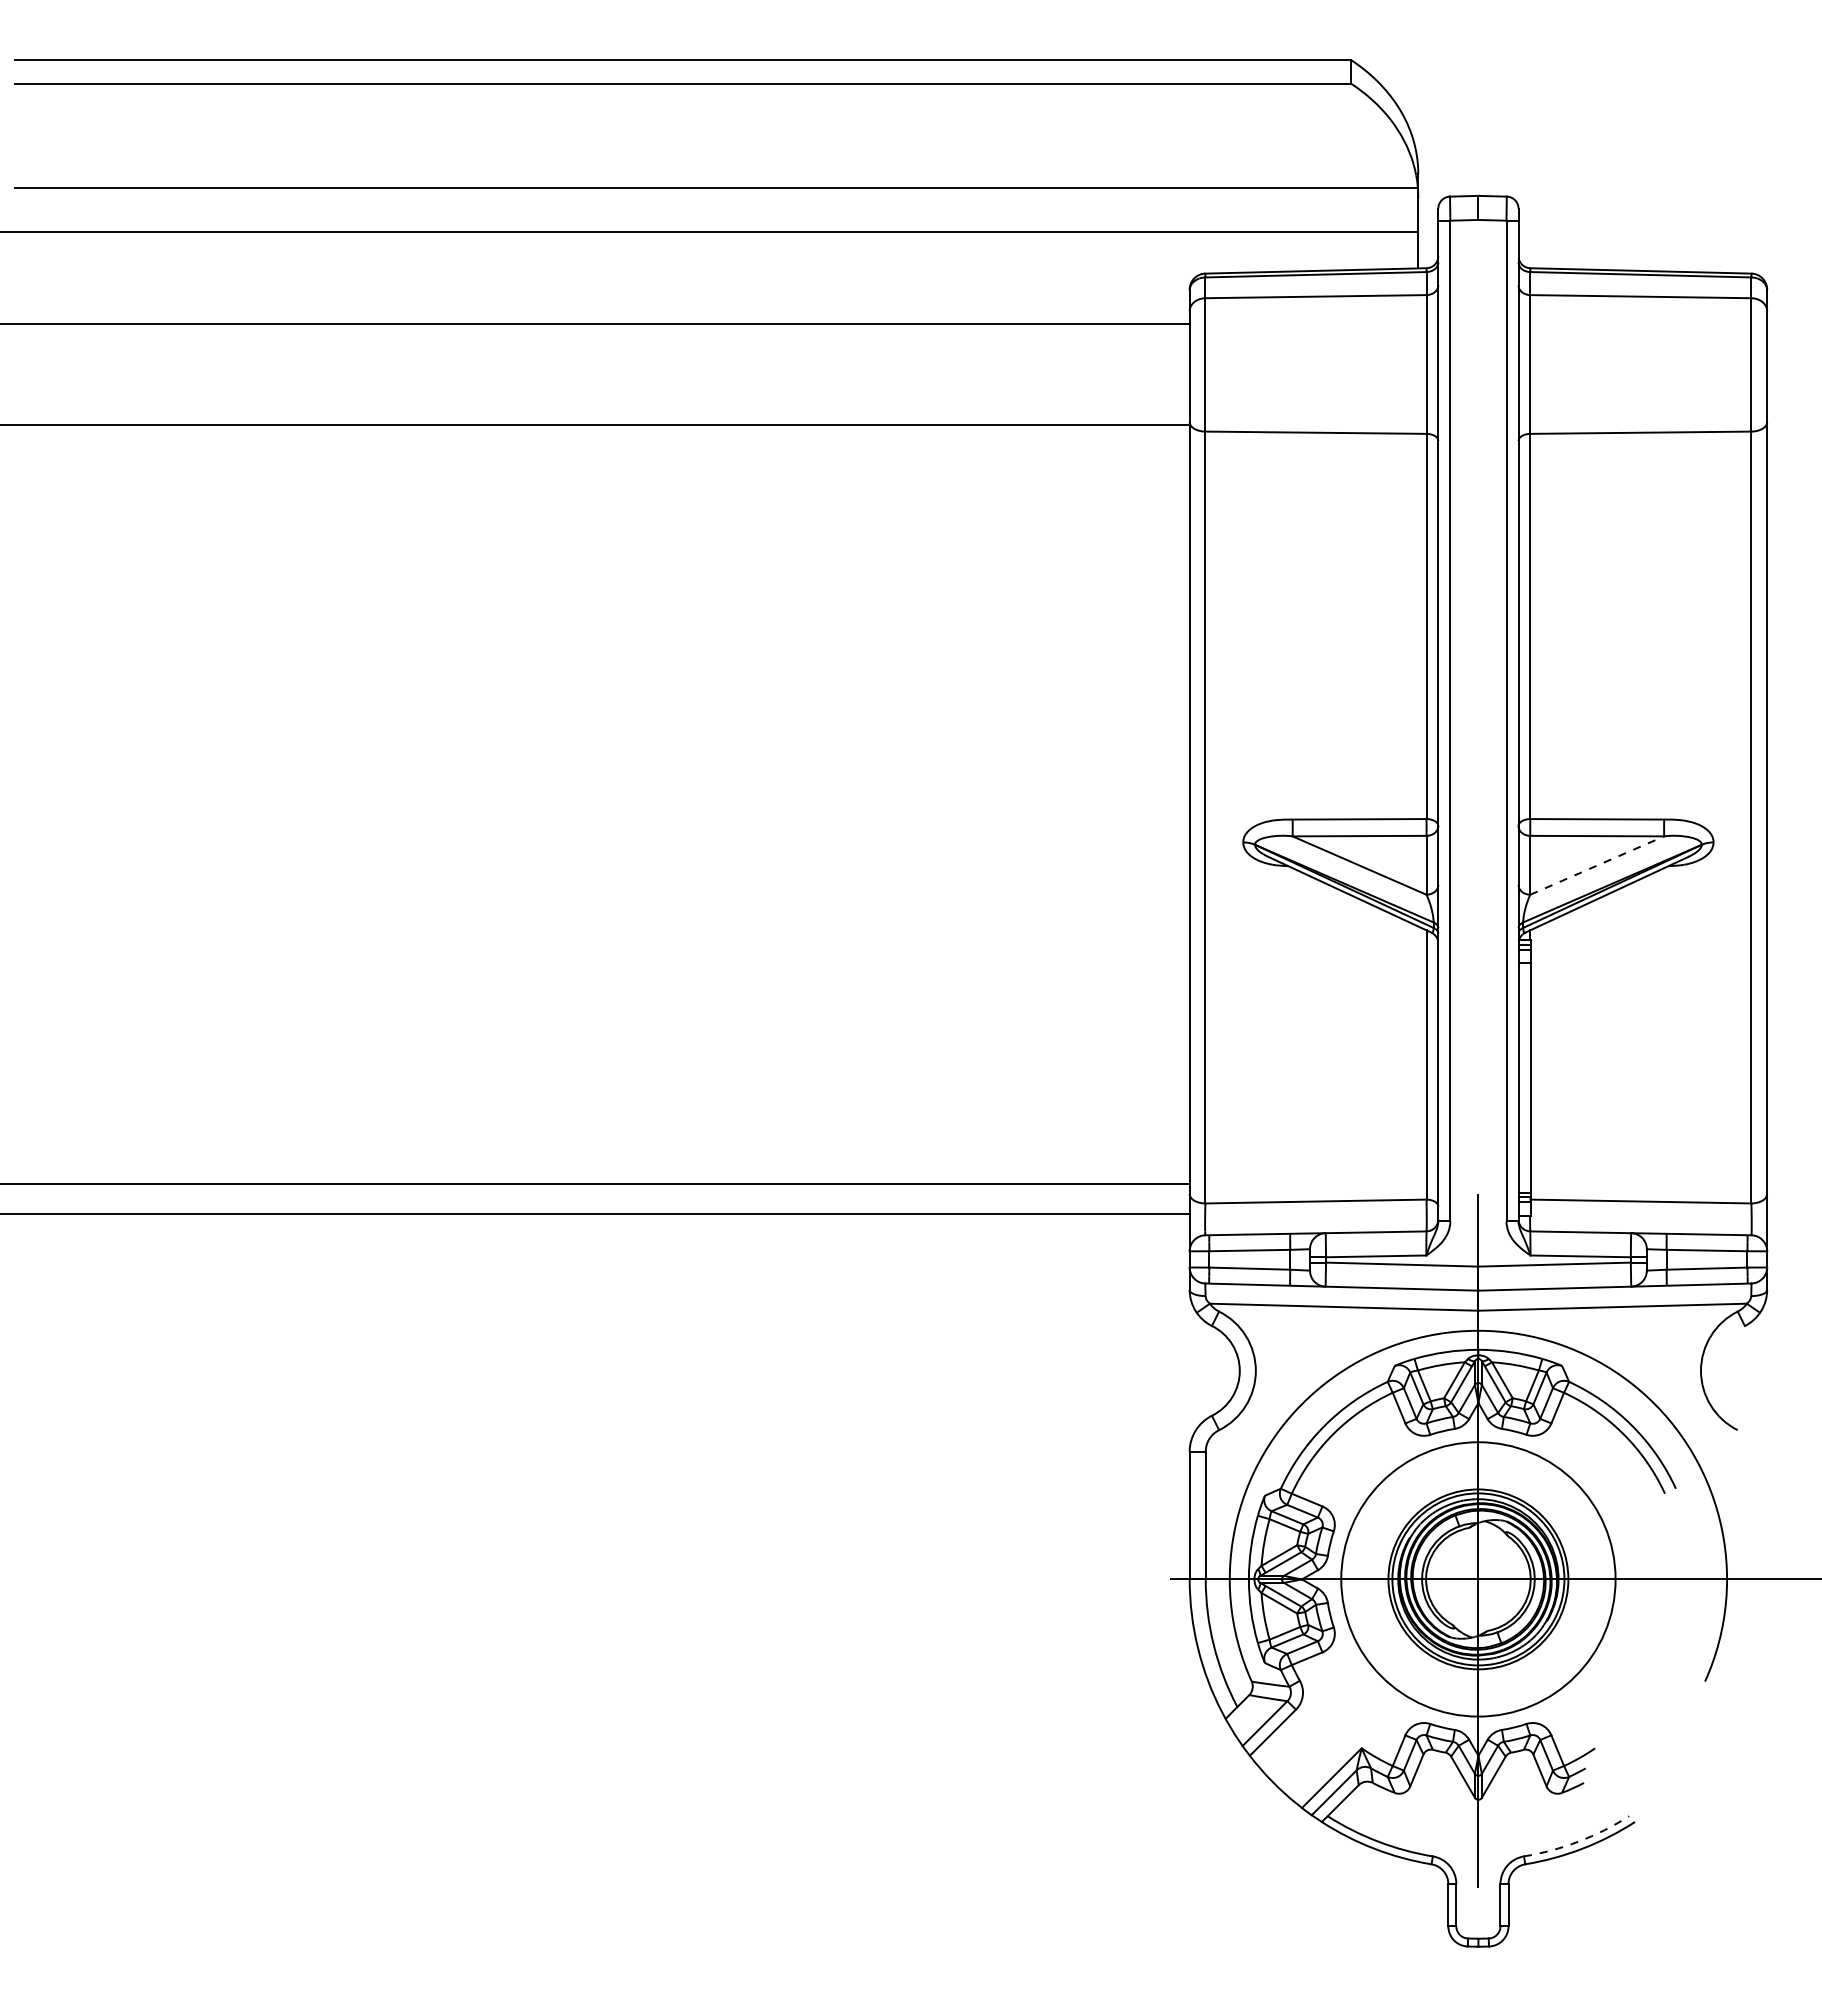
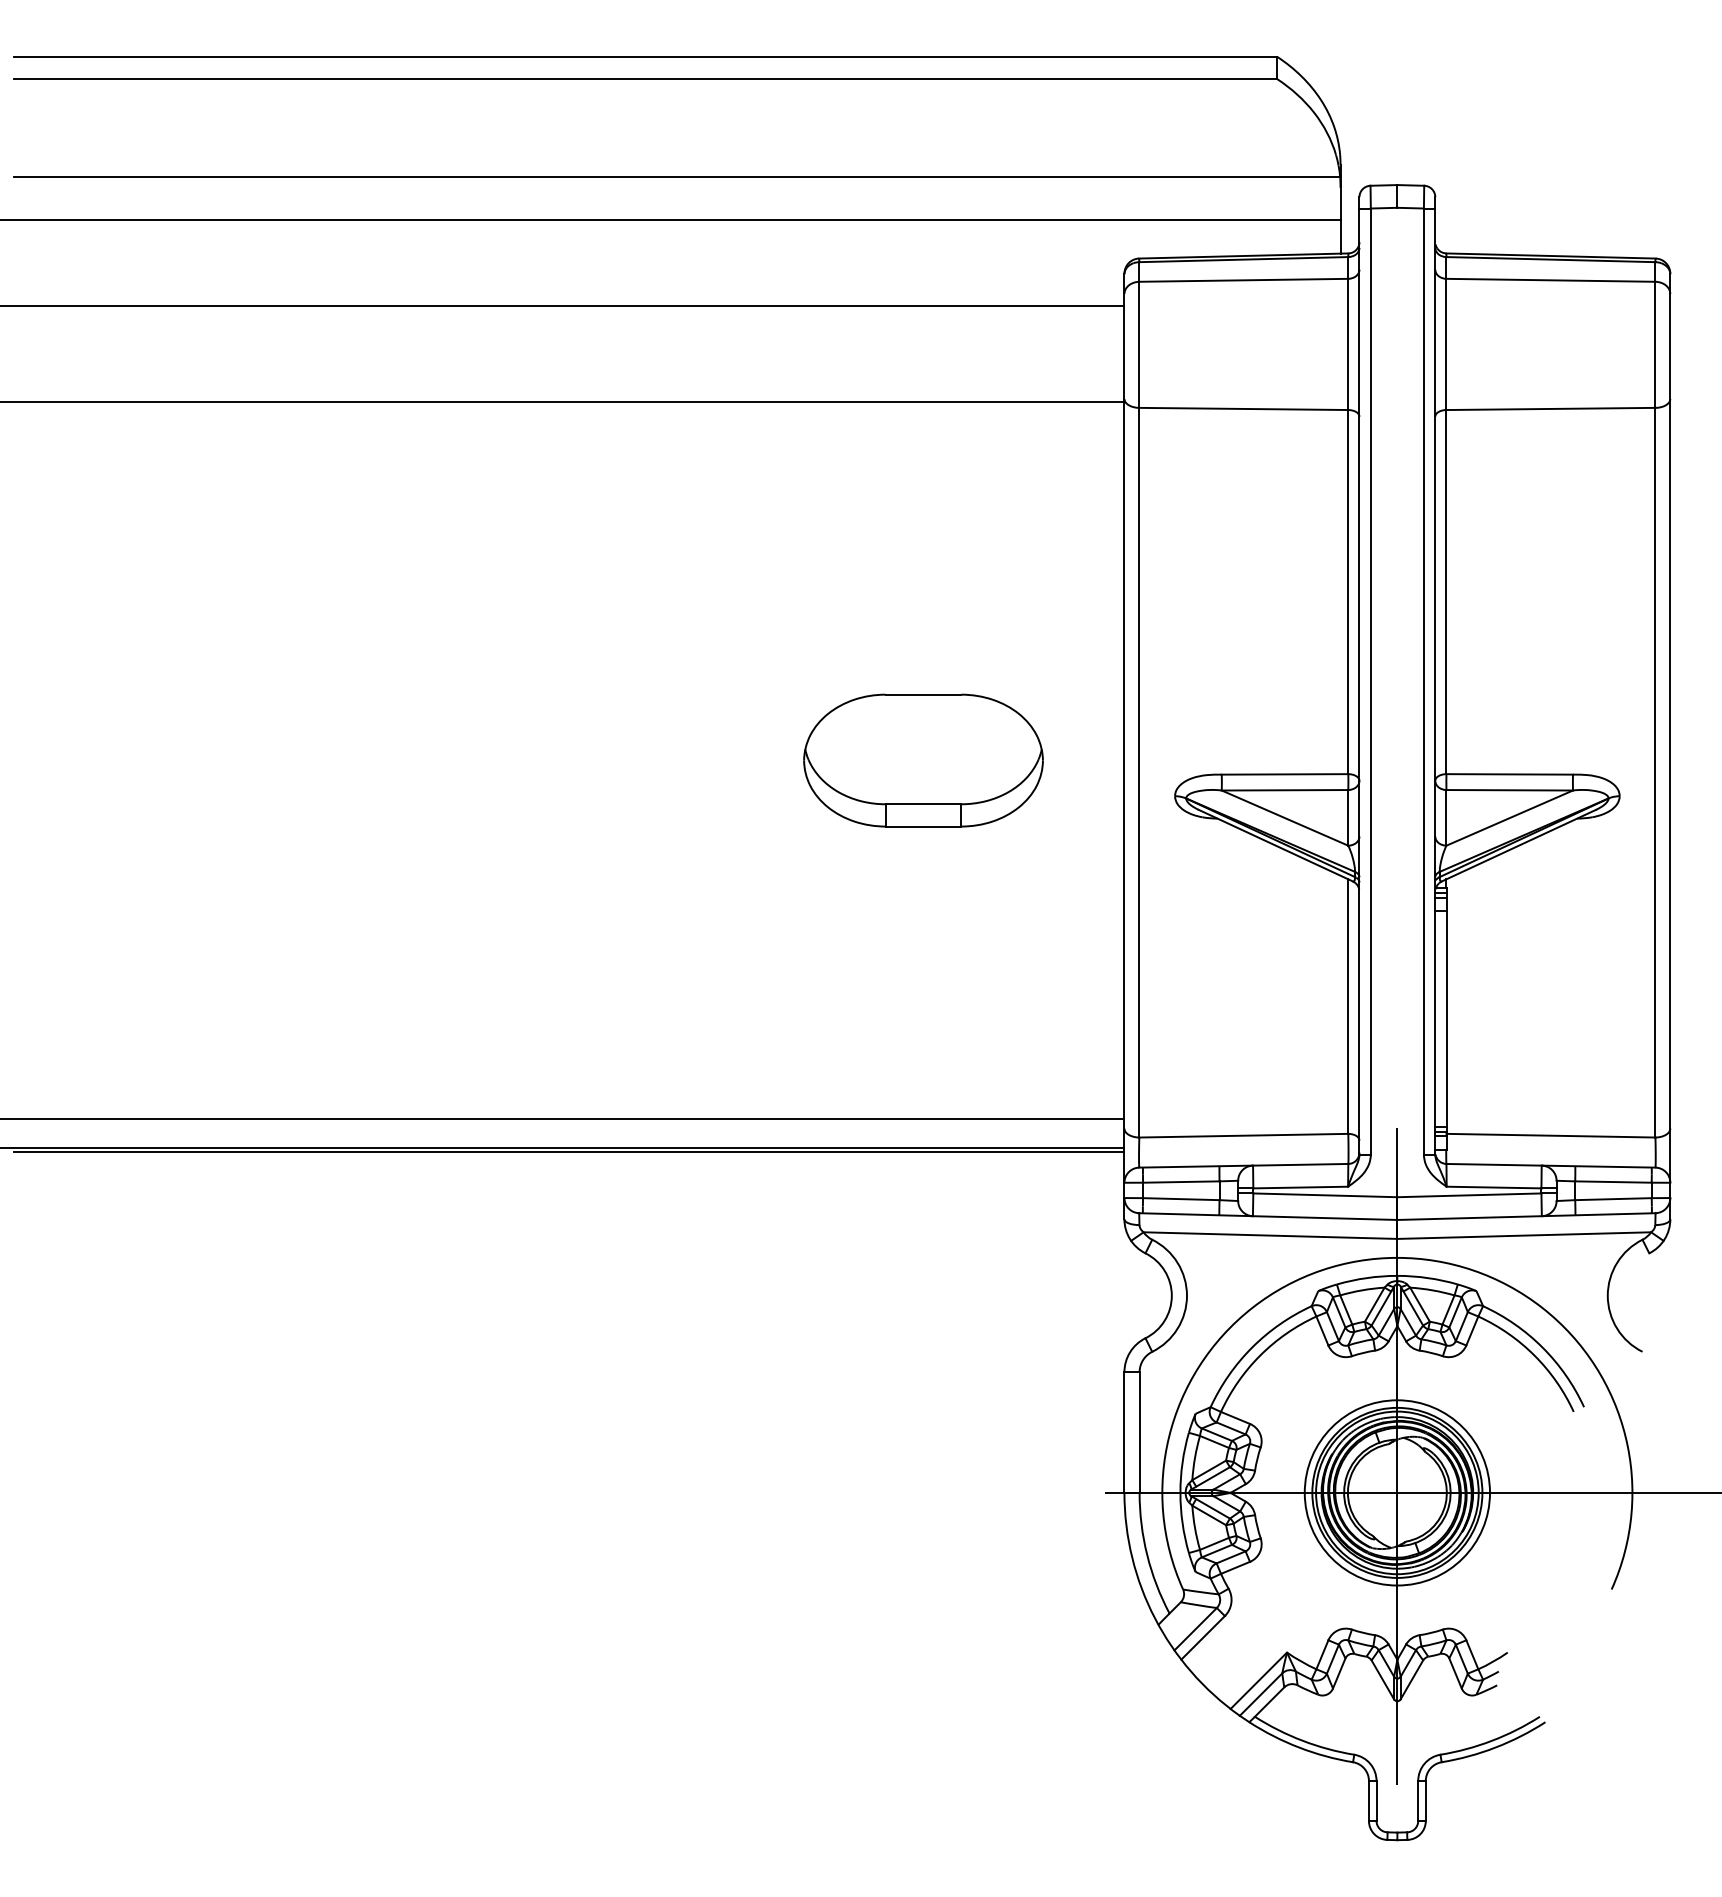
part: (977, 804) -> (923, 760), added
line: (1597, 865) -> (1509, 818), dashed -> solid
line: (601, 1219) -> (568, 1152), added
circle: (1478, 1579) -> (1397, 1492), size x0.71
arc: (1578, 1841) -> (1491, 1740), dashed -> solid

